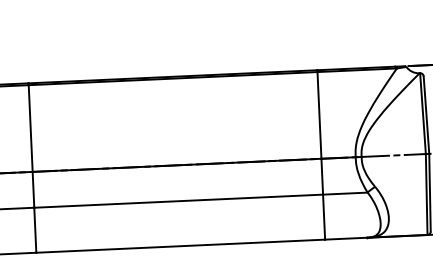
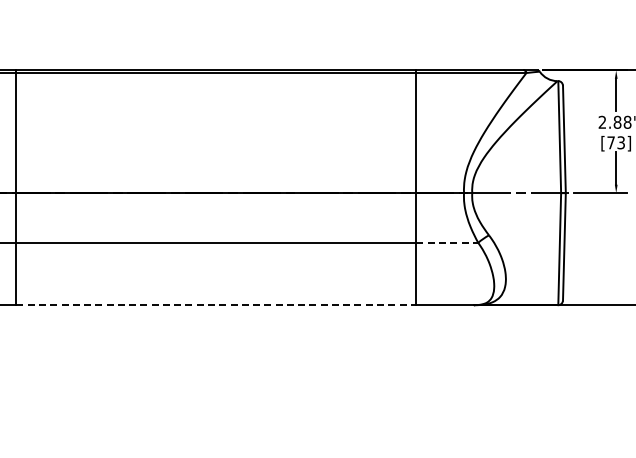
line: (345, 193) -> (447, 242), solid -> dashed
line: (180, 246) -> (216, 305), solid -> dashed

